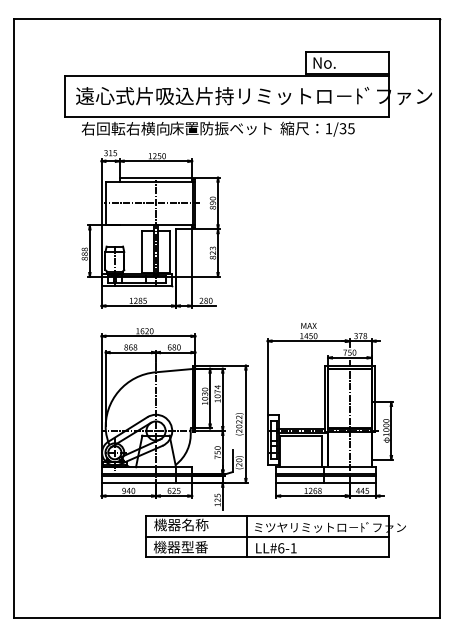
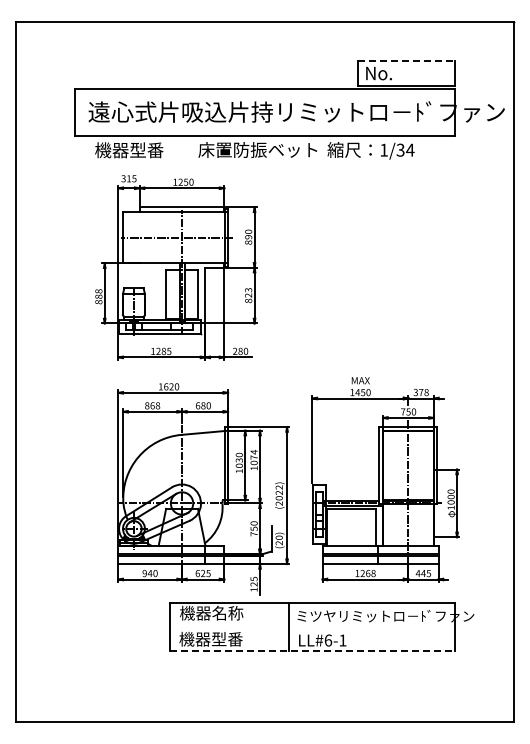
line: (348, 52) -> (406, 61), solid -> dashed
text: (125, 128) -> (146, 150), 右回転右横向 -> 機器型番
text: (351, 128) -> (410, 149), 1/35 -> 1/34
line: (267, 536) -> (312, 626), removed
line: (267, 556) -> (312, 650), solid -> dashed

